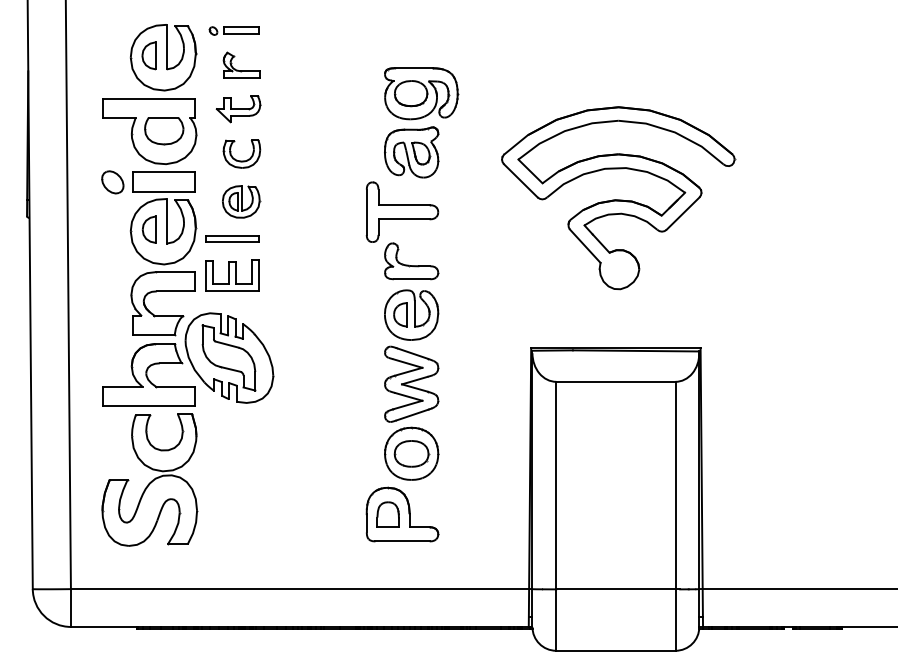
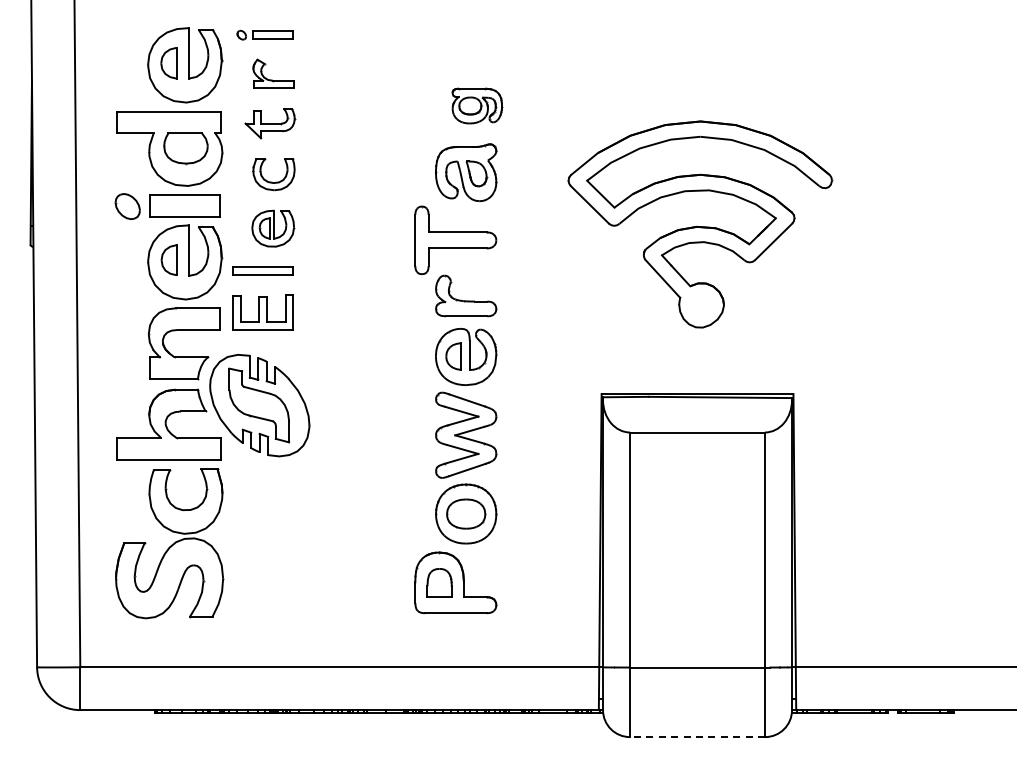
part: (421, 93) -> (477, 105), size x0.6
line: (615, 651) -> (697, 737), solid -> dashed

